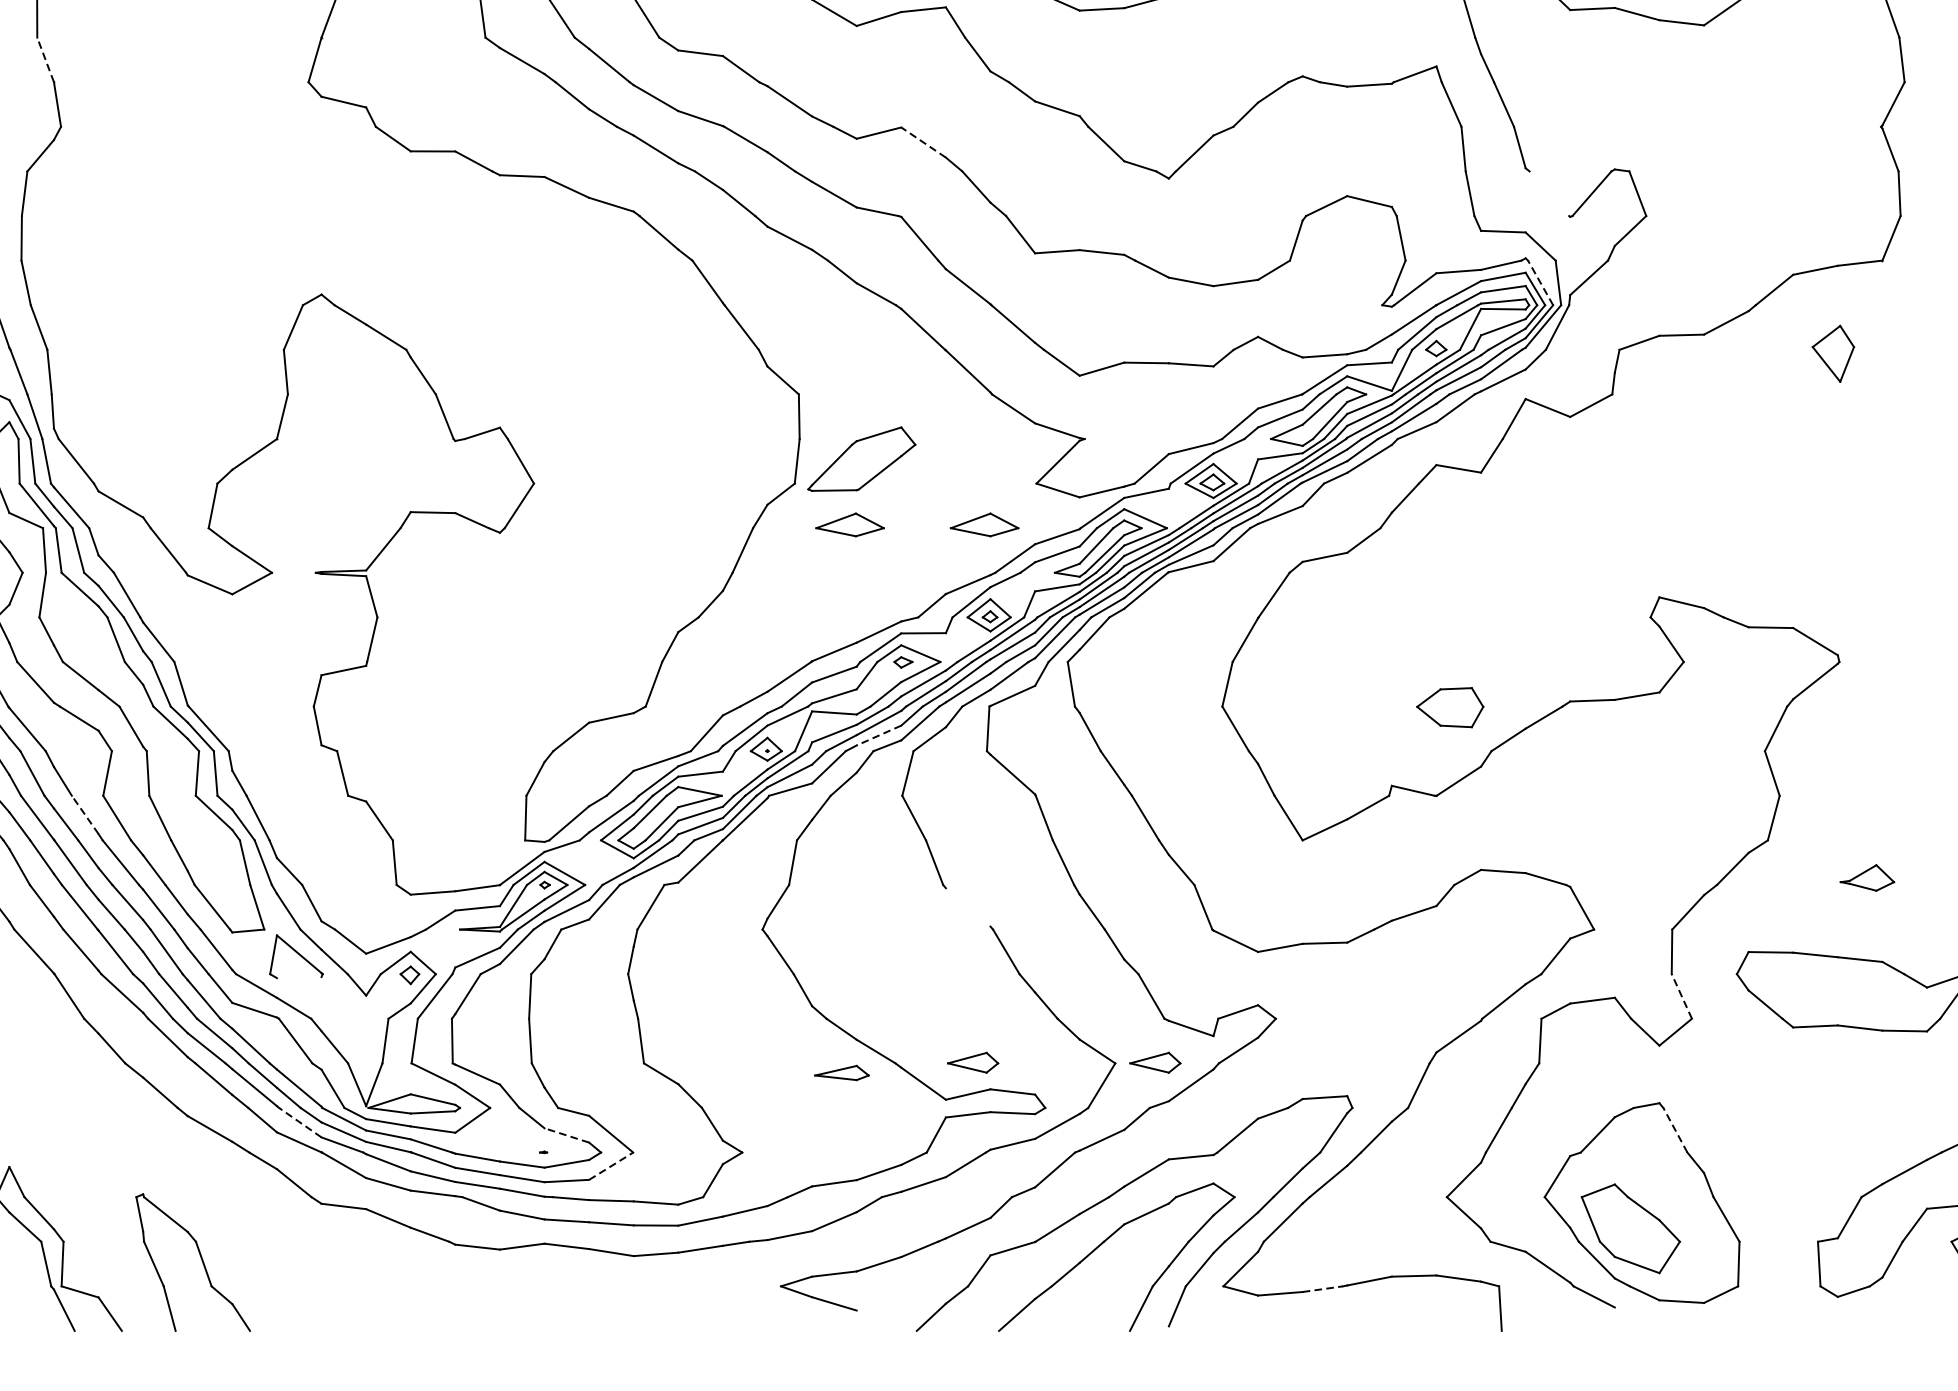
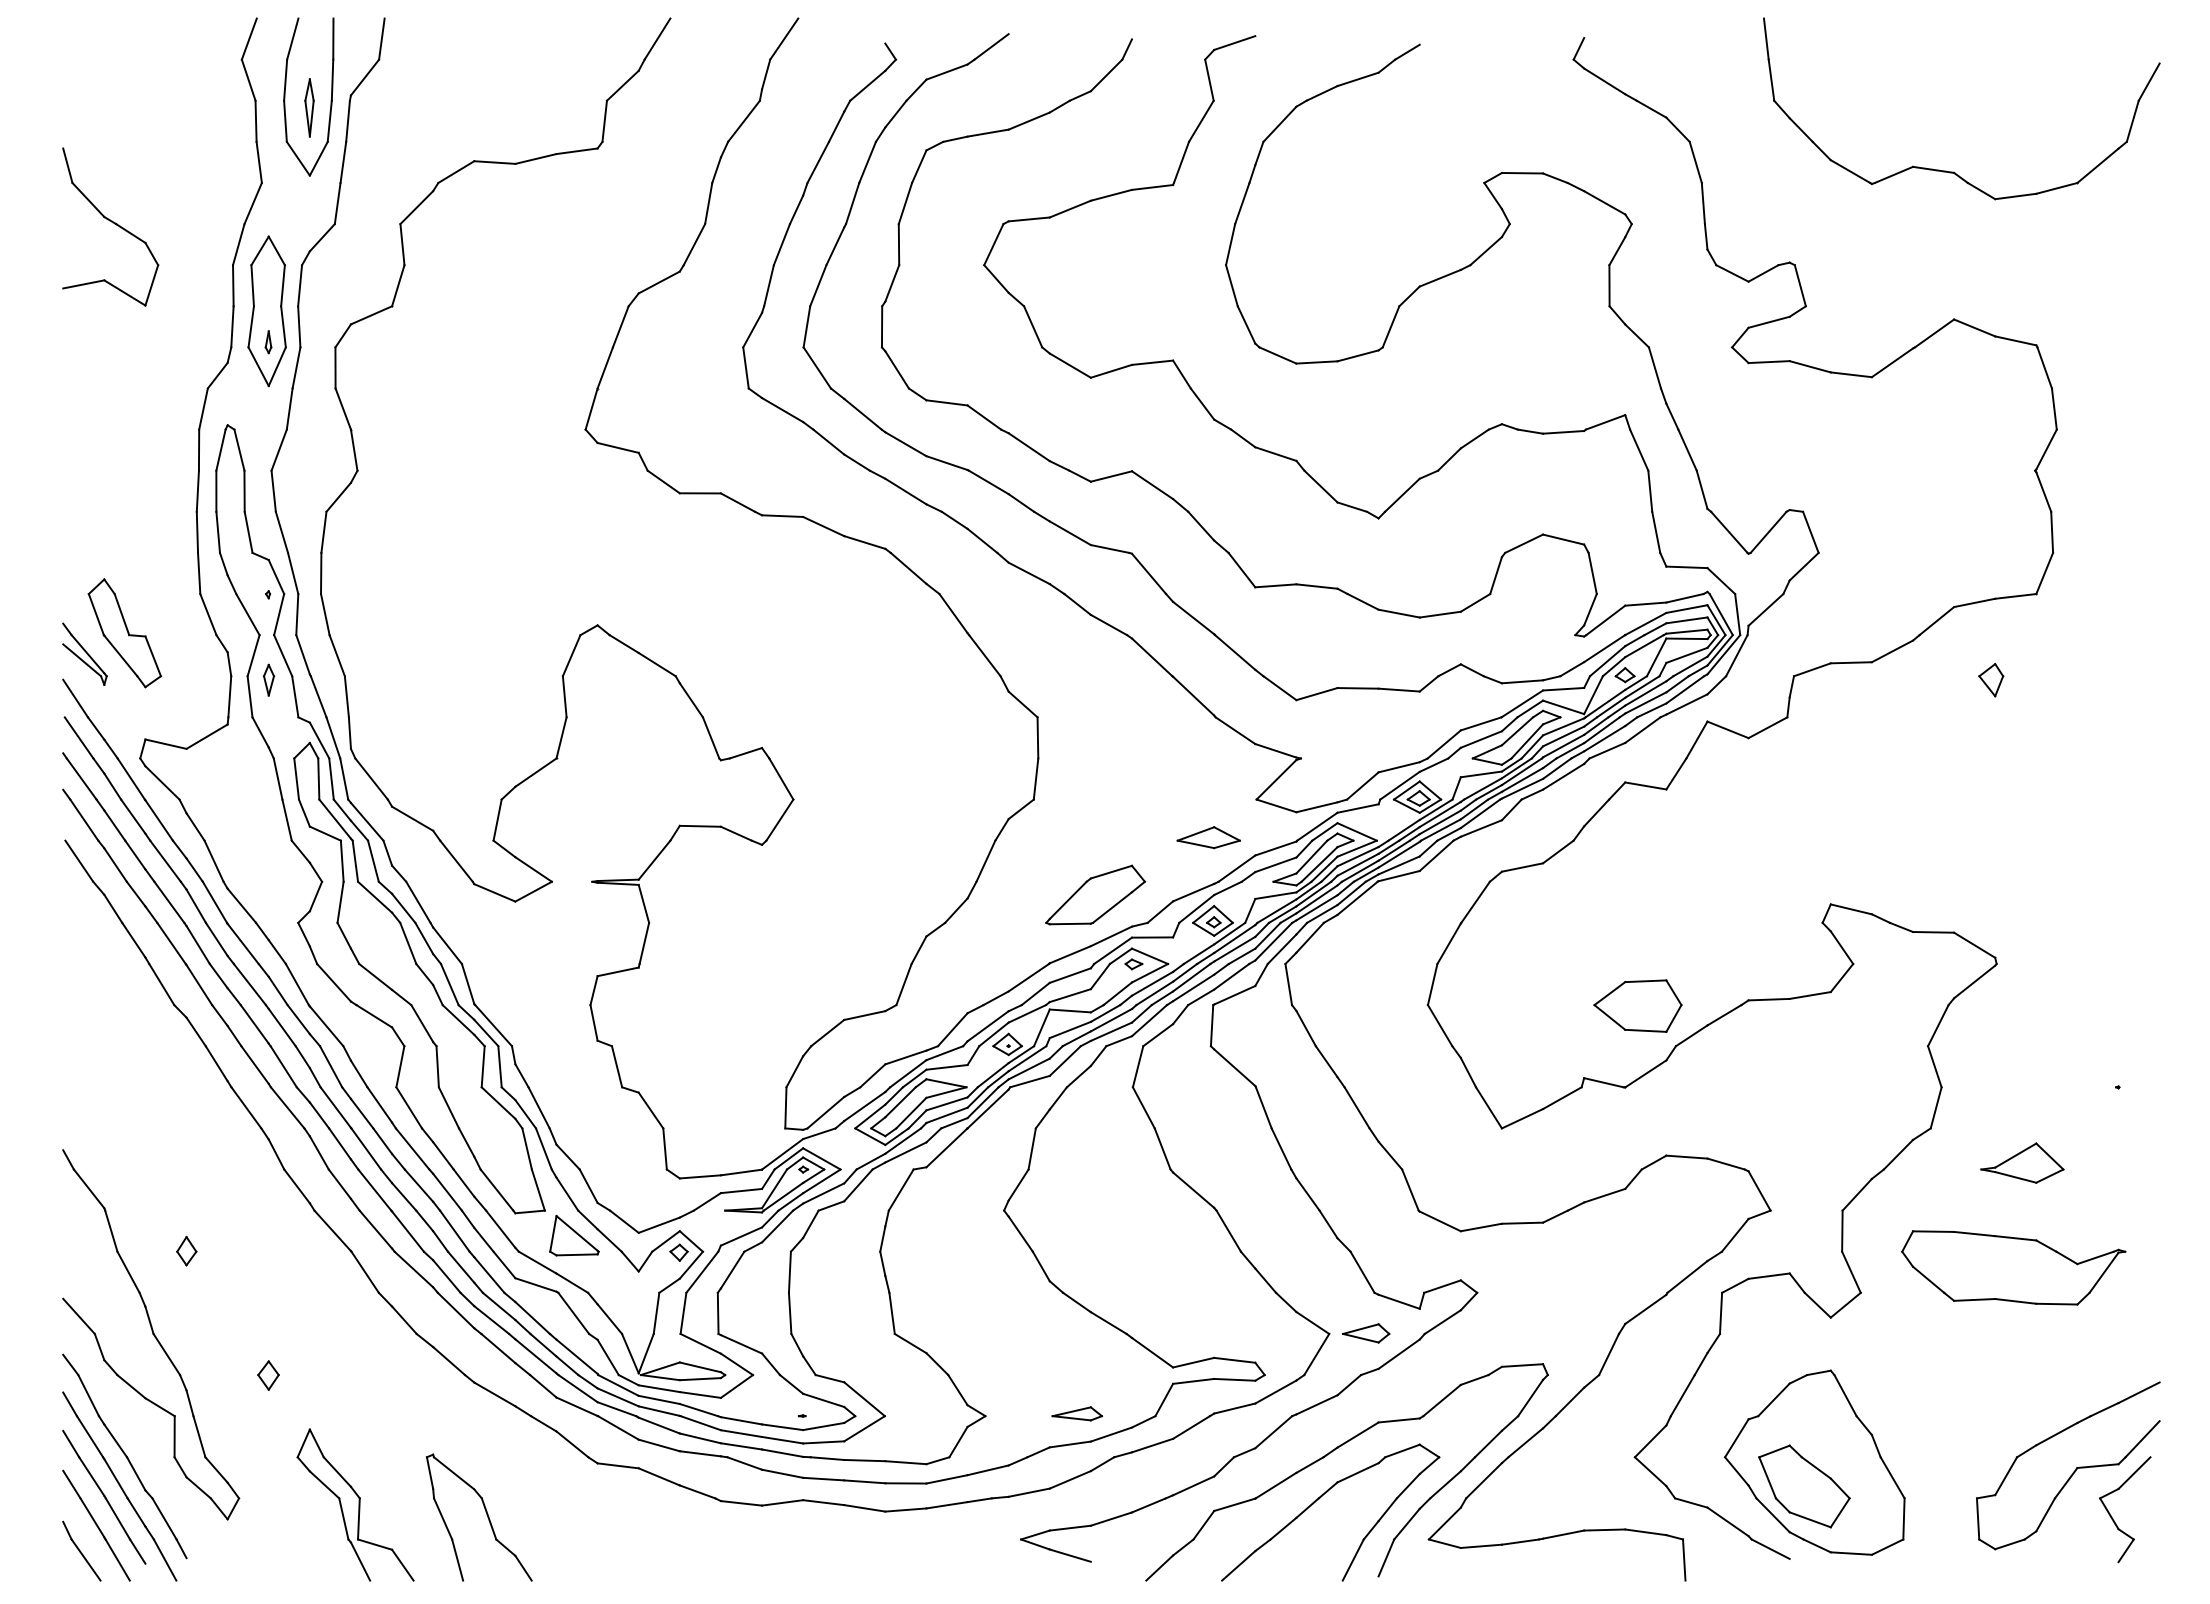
line: (45, 60) -> (343, 409), dashed -> solid
line: (923, 142) -> (1152, 485), dashed -> solid
line: (1549, 192) -> (1729, 531), added
line: (1540, 282) -> (1721, 614), dashed -> solid
part: (1833, 354) -> (1991, 680), size x0.62
part: (861, 458) -> (1095, 894), moved
part: (849, 524) -> (1084, 837), removed
part: (1449, 707) -> (1637, 1005), size x1.43
line: (877, 735) -> (1110, 1031), dashed -> solid
line: (84, 814) -> (379, 1104), dashed -> solid
part: (1867, 877) -> (2022, 1162), size x1.67
line: (968, 906) -> (1193, 1189), added
line: (298, 977) -> (576, 1254), added
line: (1681, 996) -> (1851, 1272), dashed -> solid
part: (973, 1062) -> (1198, 1333), removed
part: (842, 1072) -> (1077, 1413), moved
line: (300, 1122) -> (578, 1388), dashed -> solid
line: (1675, 1130) -> (1845, 1395), dashed -> solid
line: (566, 1135) -> (823, 1400), dashed -> solid
line: (611, 1165) -> (864, 1428), dashed -> solid
line: (1322, 1289) -> (1520, 1542), dashed -> solid

